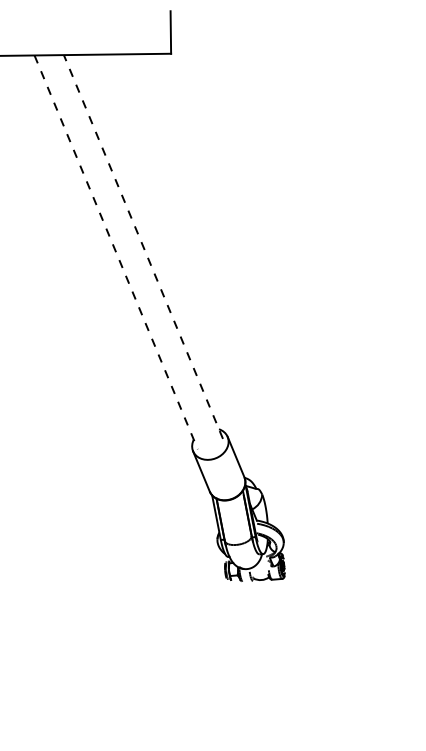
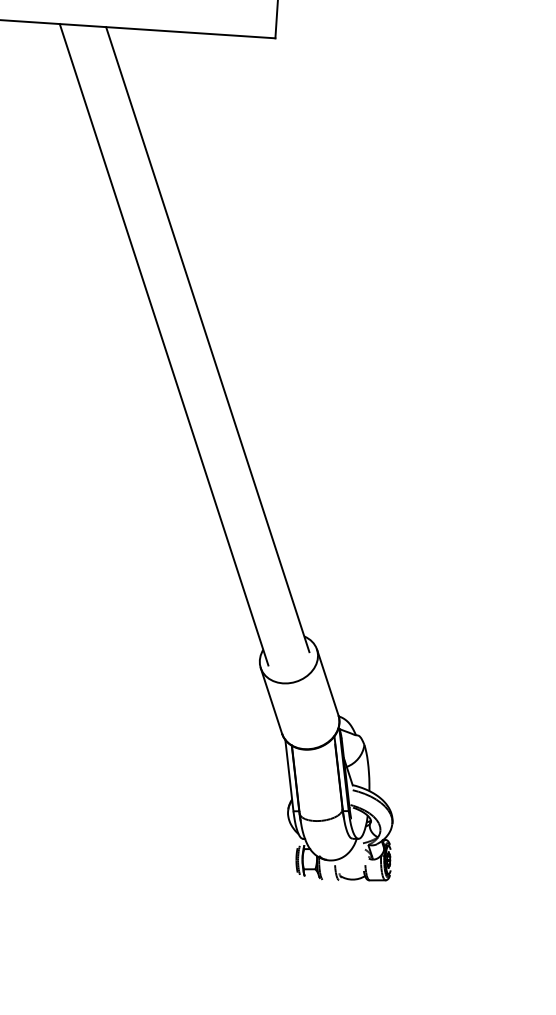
line: (143, 247) -> (207, 340), dashed -> solid
line: (116, 252) -> (164, 344), dashed -> solid

